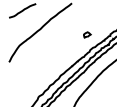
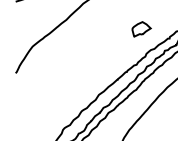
part: (87, 34) -> (142, 28), size x1.67

